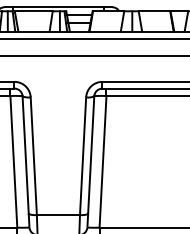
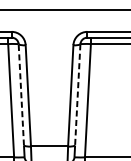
line: (25, 155) -> (21, 95), solid -> dashed
line: (91, 155) -> (78, 95), solid -> dashed

